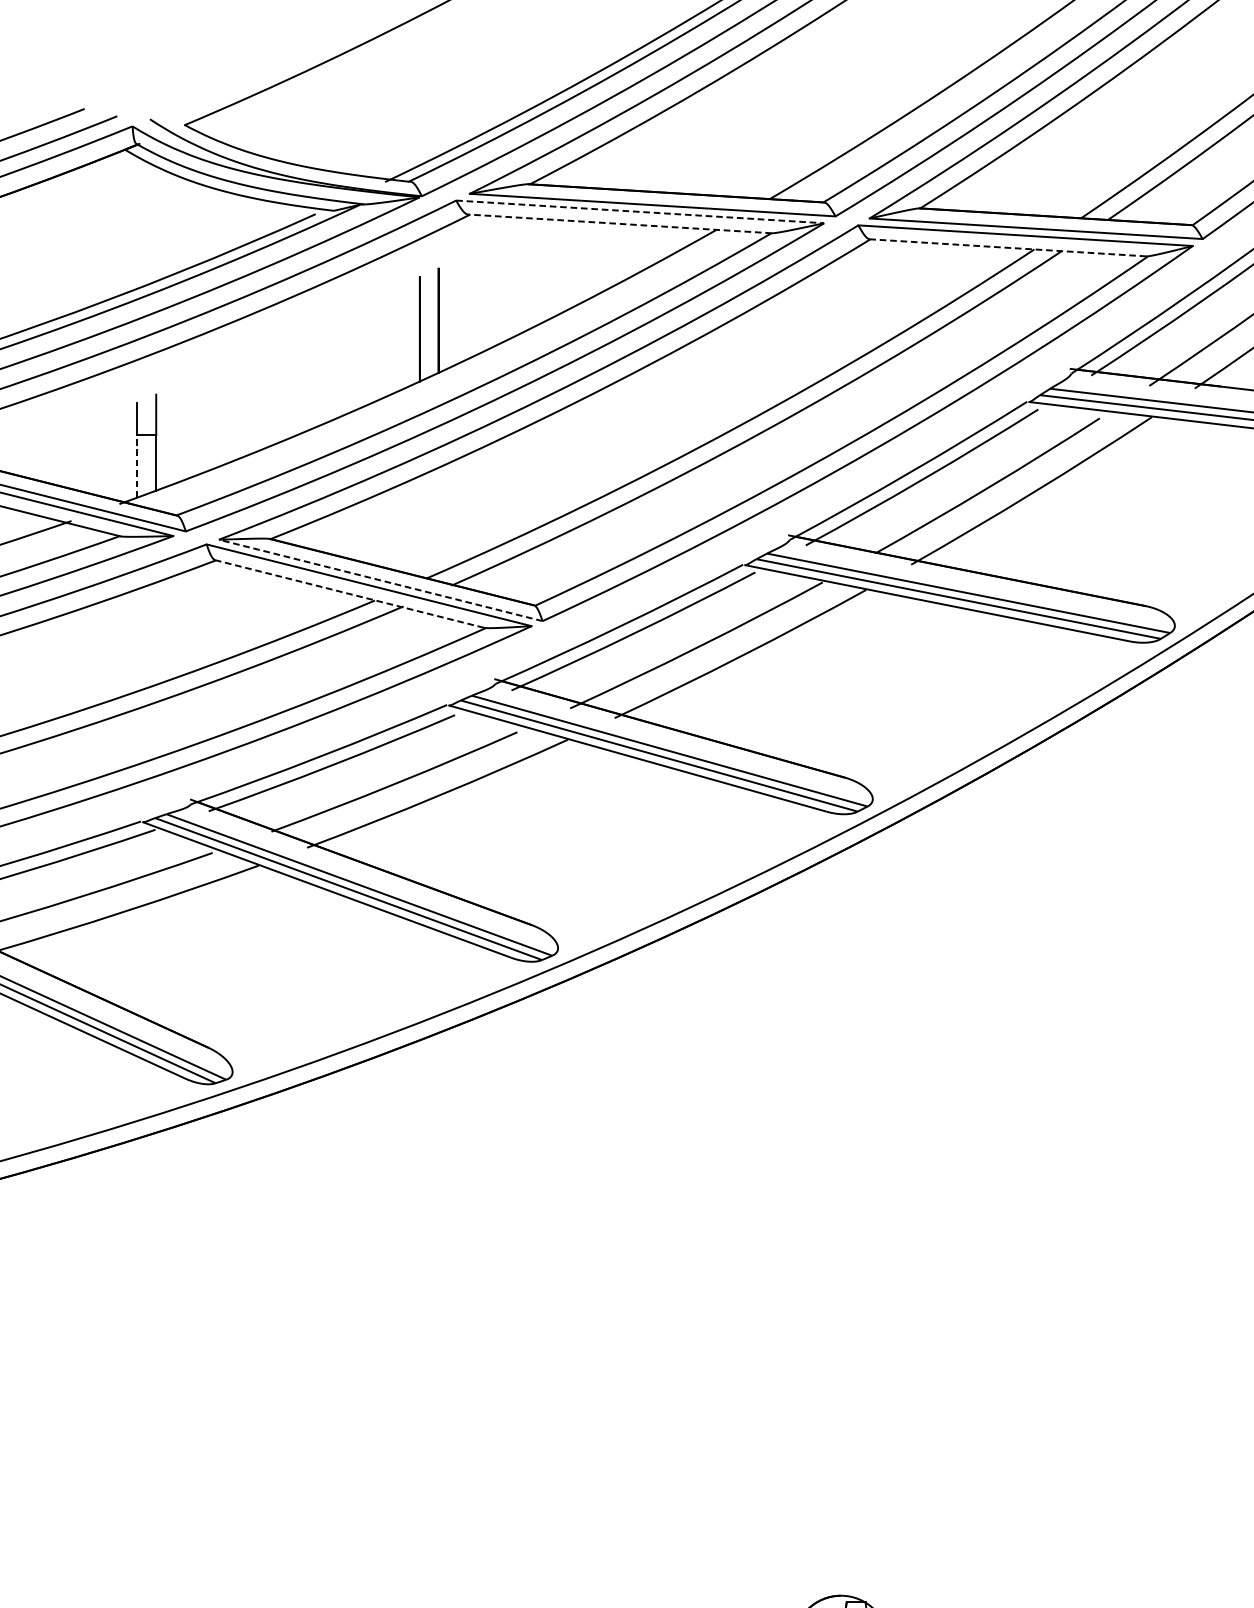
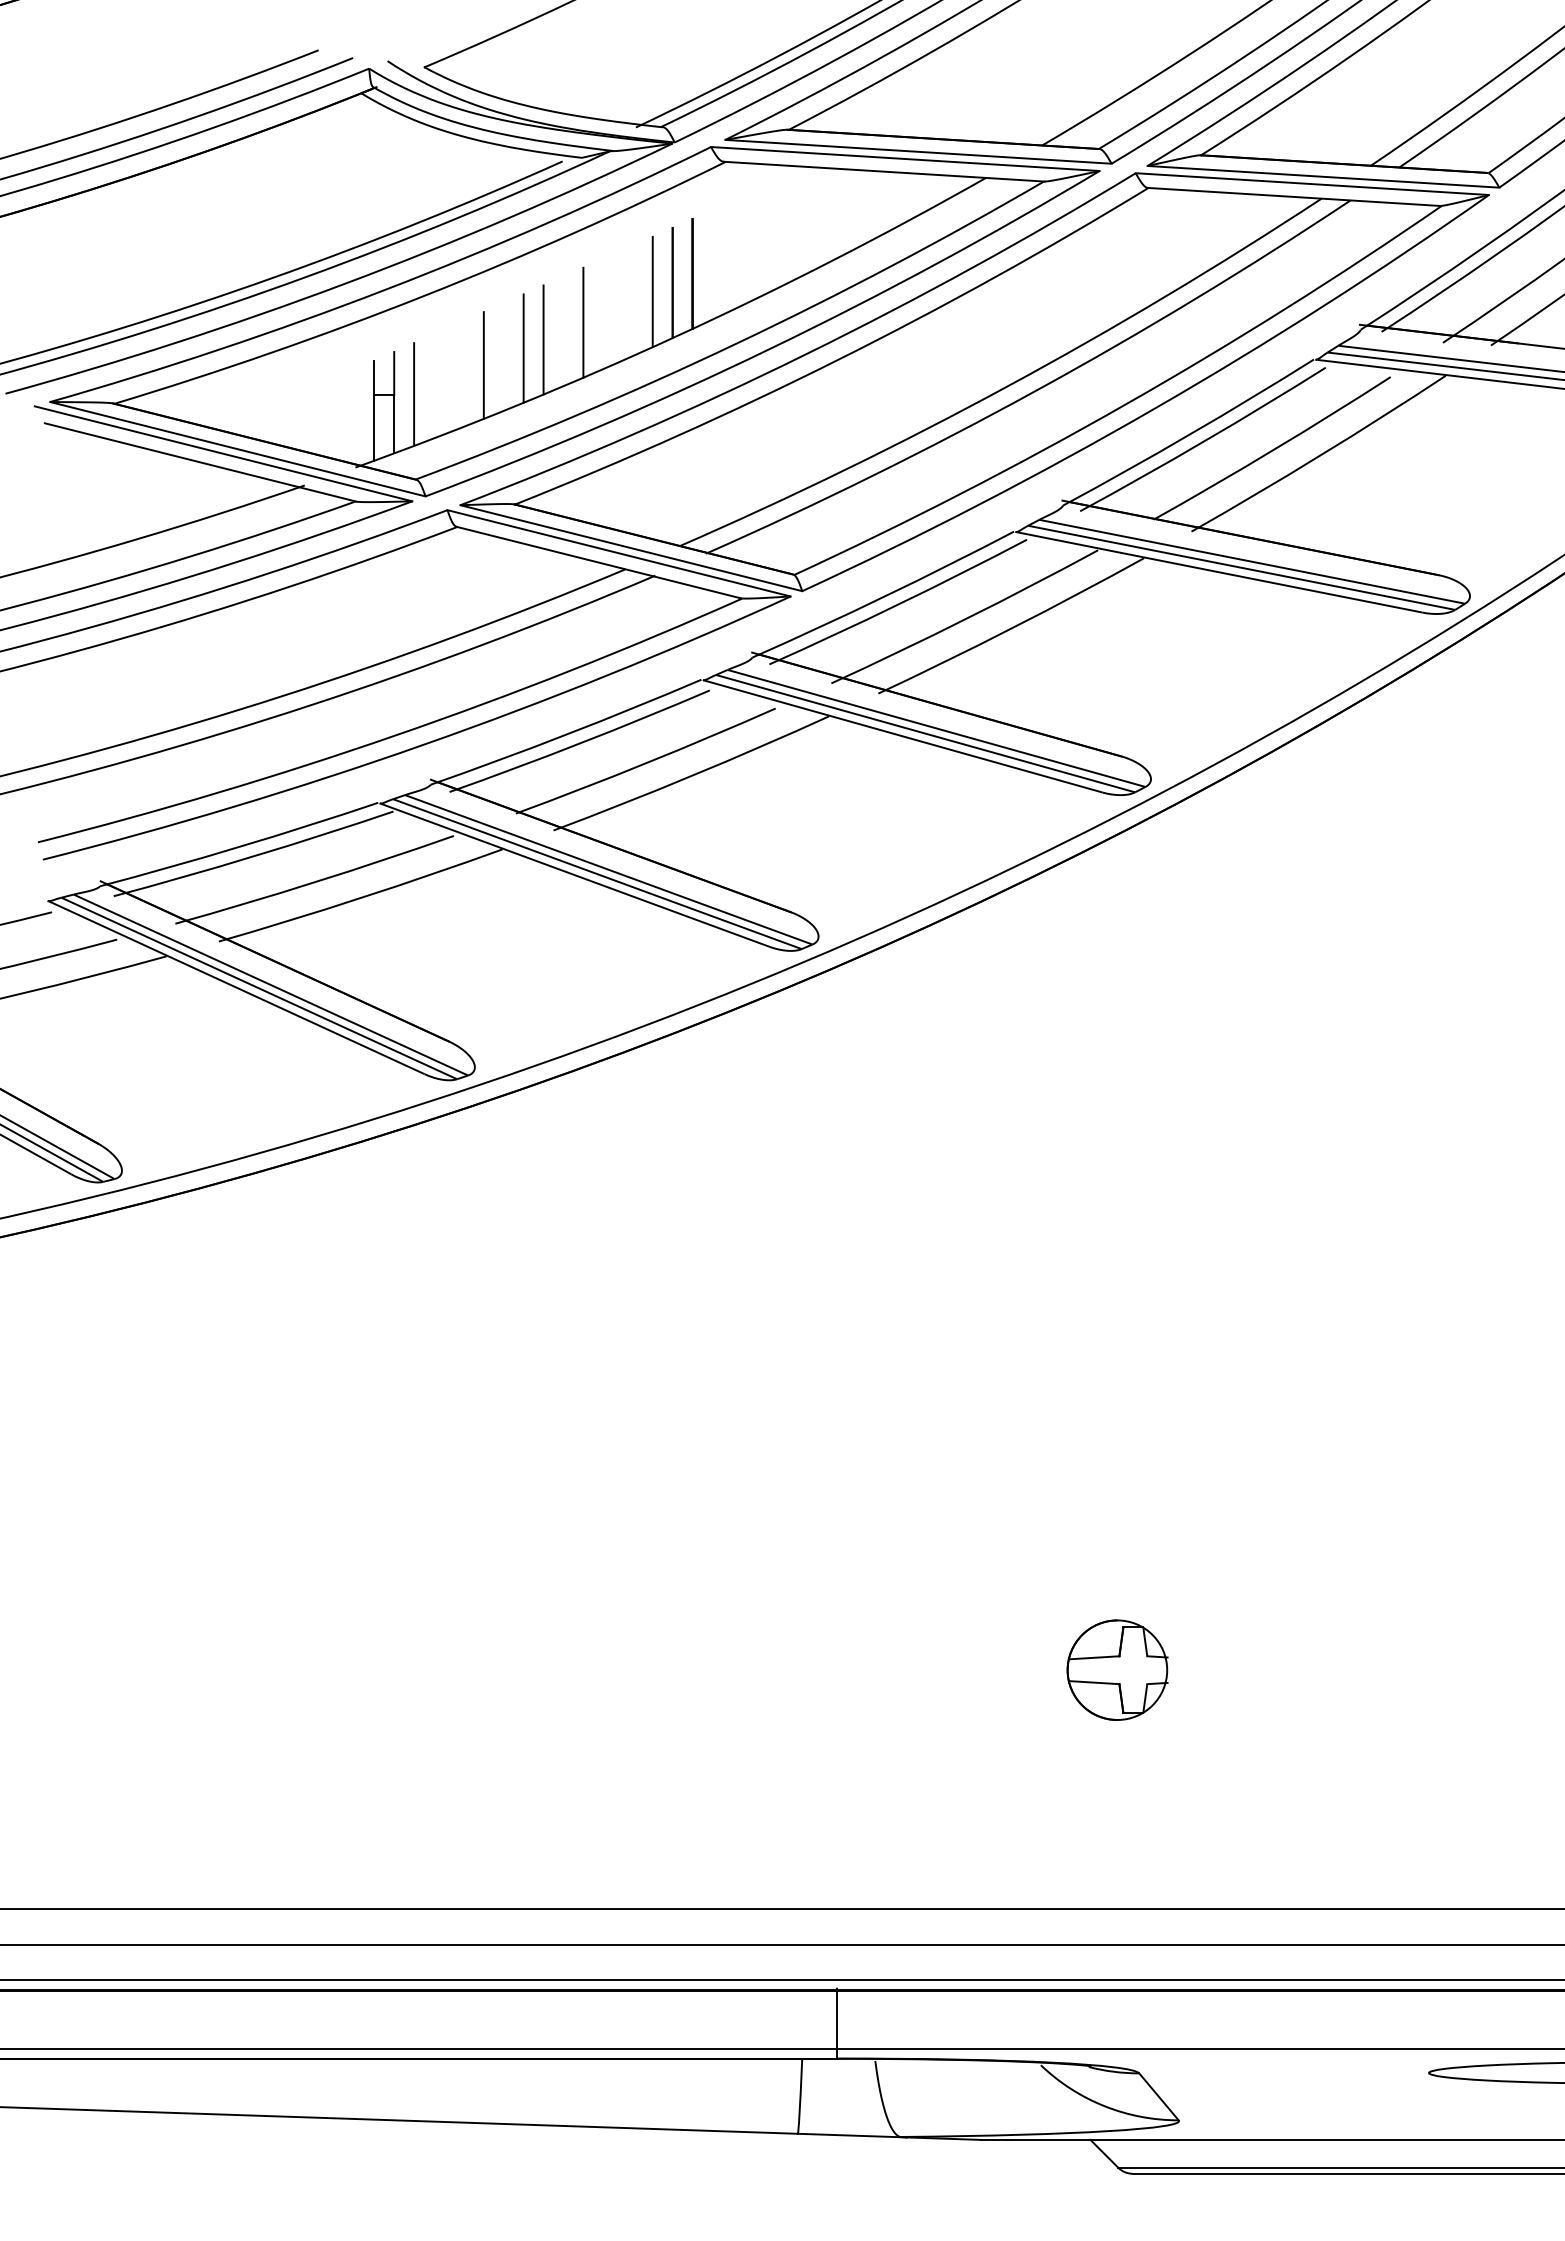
line: (640, 212) -> (905, 159), dashed -> solid
line: (620, 223) -> (884, 171), dashed -> solid
line: (1007, 247) -> (1293, 196), dashed -> solid
line: (400, 337) -> (652, 291), added
line: (335, 366) -> (583, 322), added
line: (297, 382) -> (543, 339), added
line: (278, 391) -> (523, 348), added
line: (240, 407) -> (483, 365), added
line: (175, 434) -> (414, 394), added
line: (137, 466) -> (374, 427), dashed -> solid
line: (379, 580) -> (630, 548), dashed -> solid
line: (349, 593) -> (598, 562), dashed -> solid

